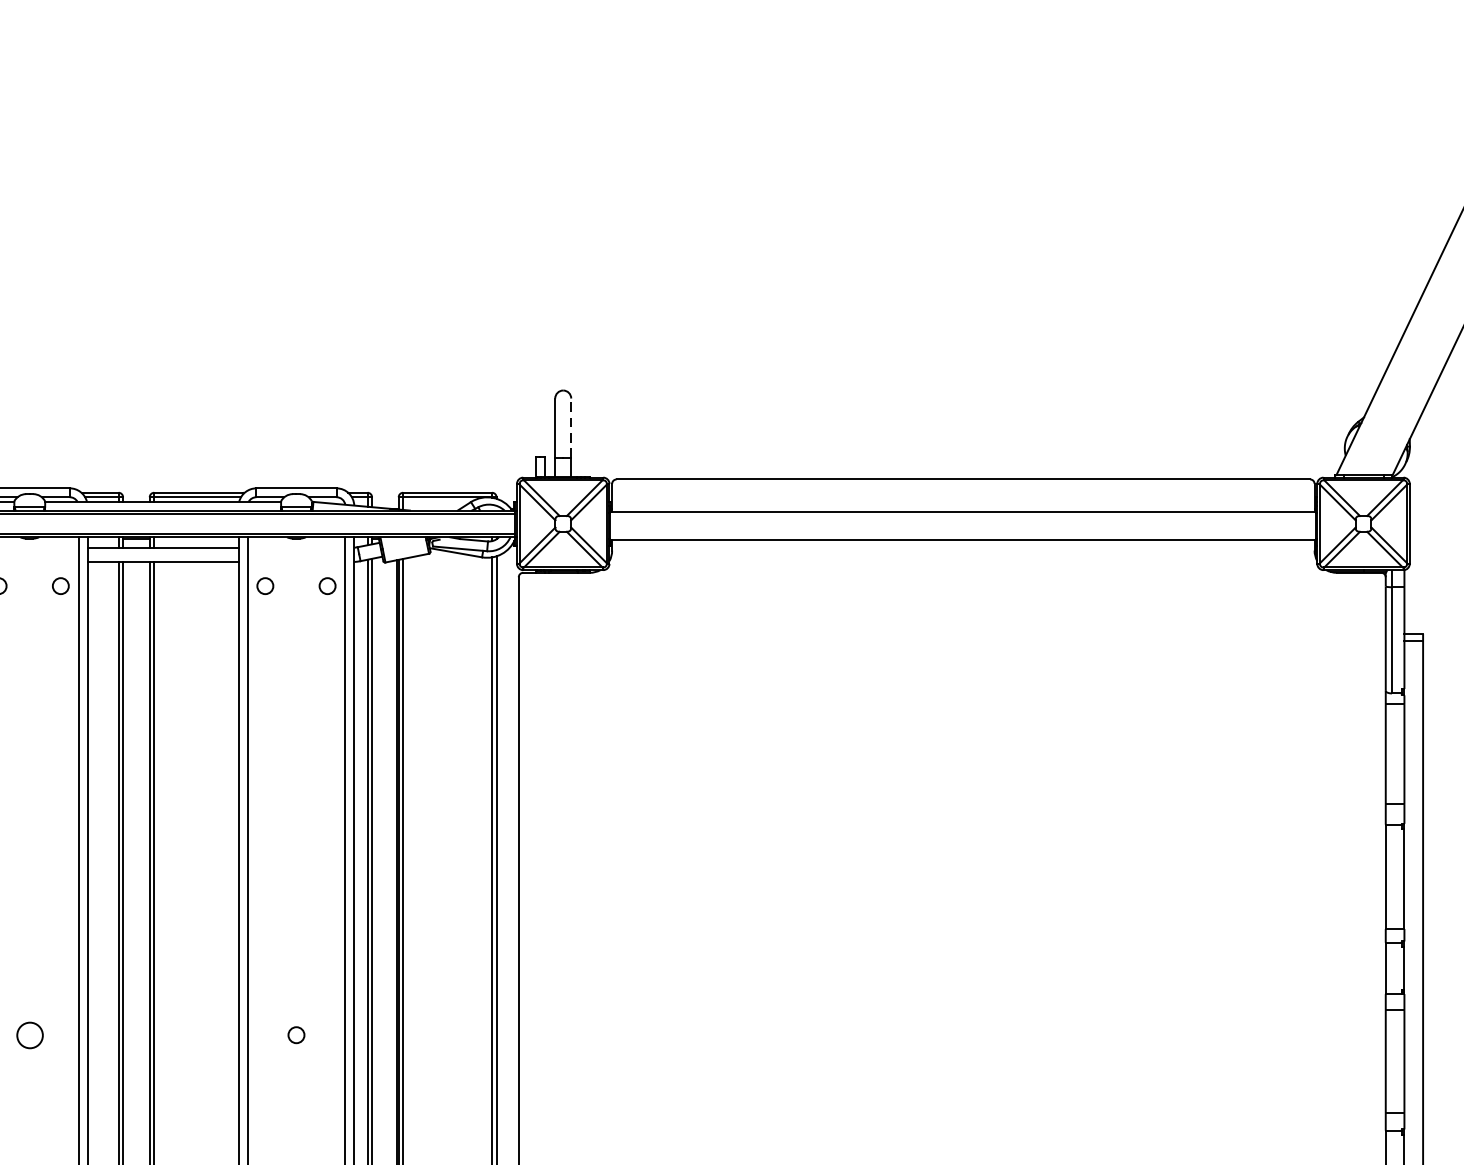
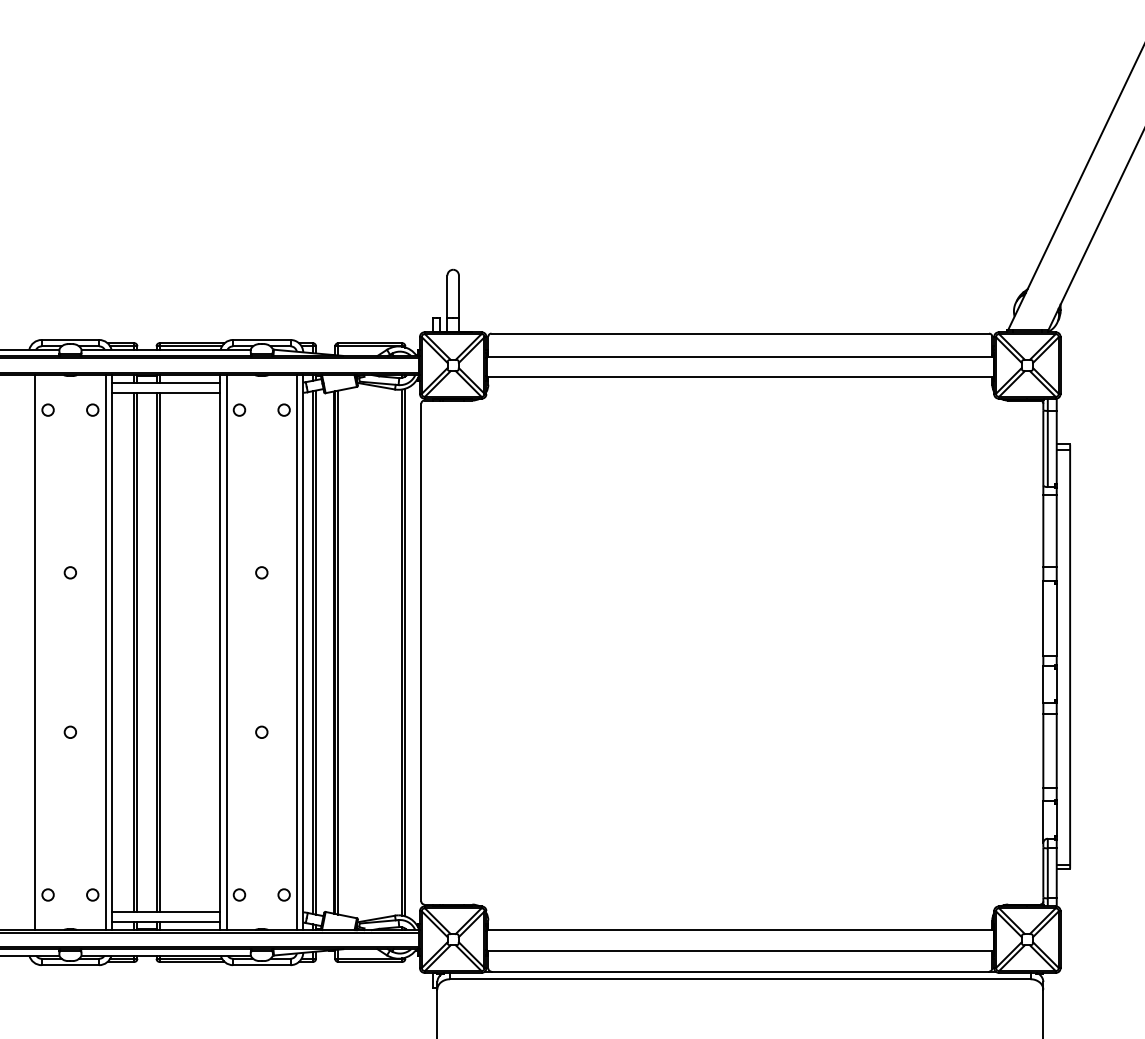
line: (570, 427) -> (458, 296), dashed -> solid
circle: (28, 812) -> (69, 572), added
circle: (296, 812) -> (261, 572), added
circle: (28, 1034) -> (69, 731), size x0.62

